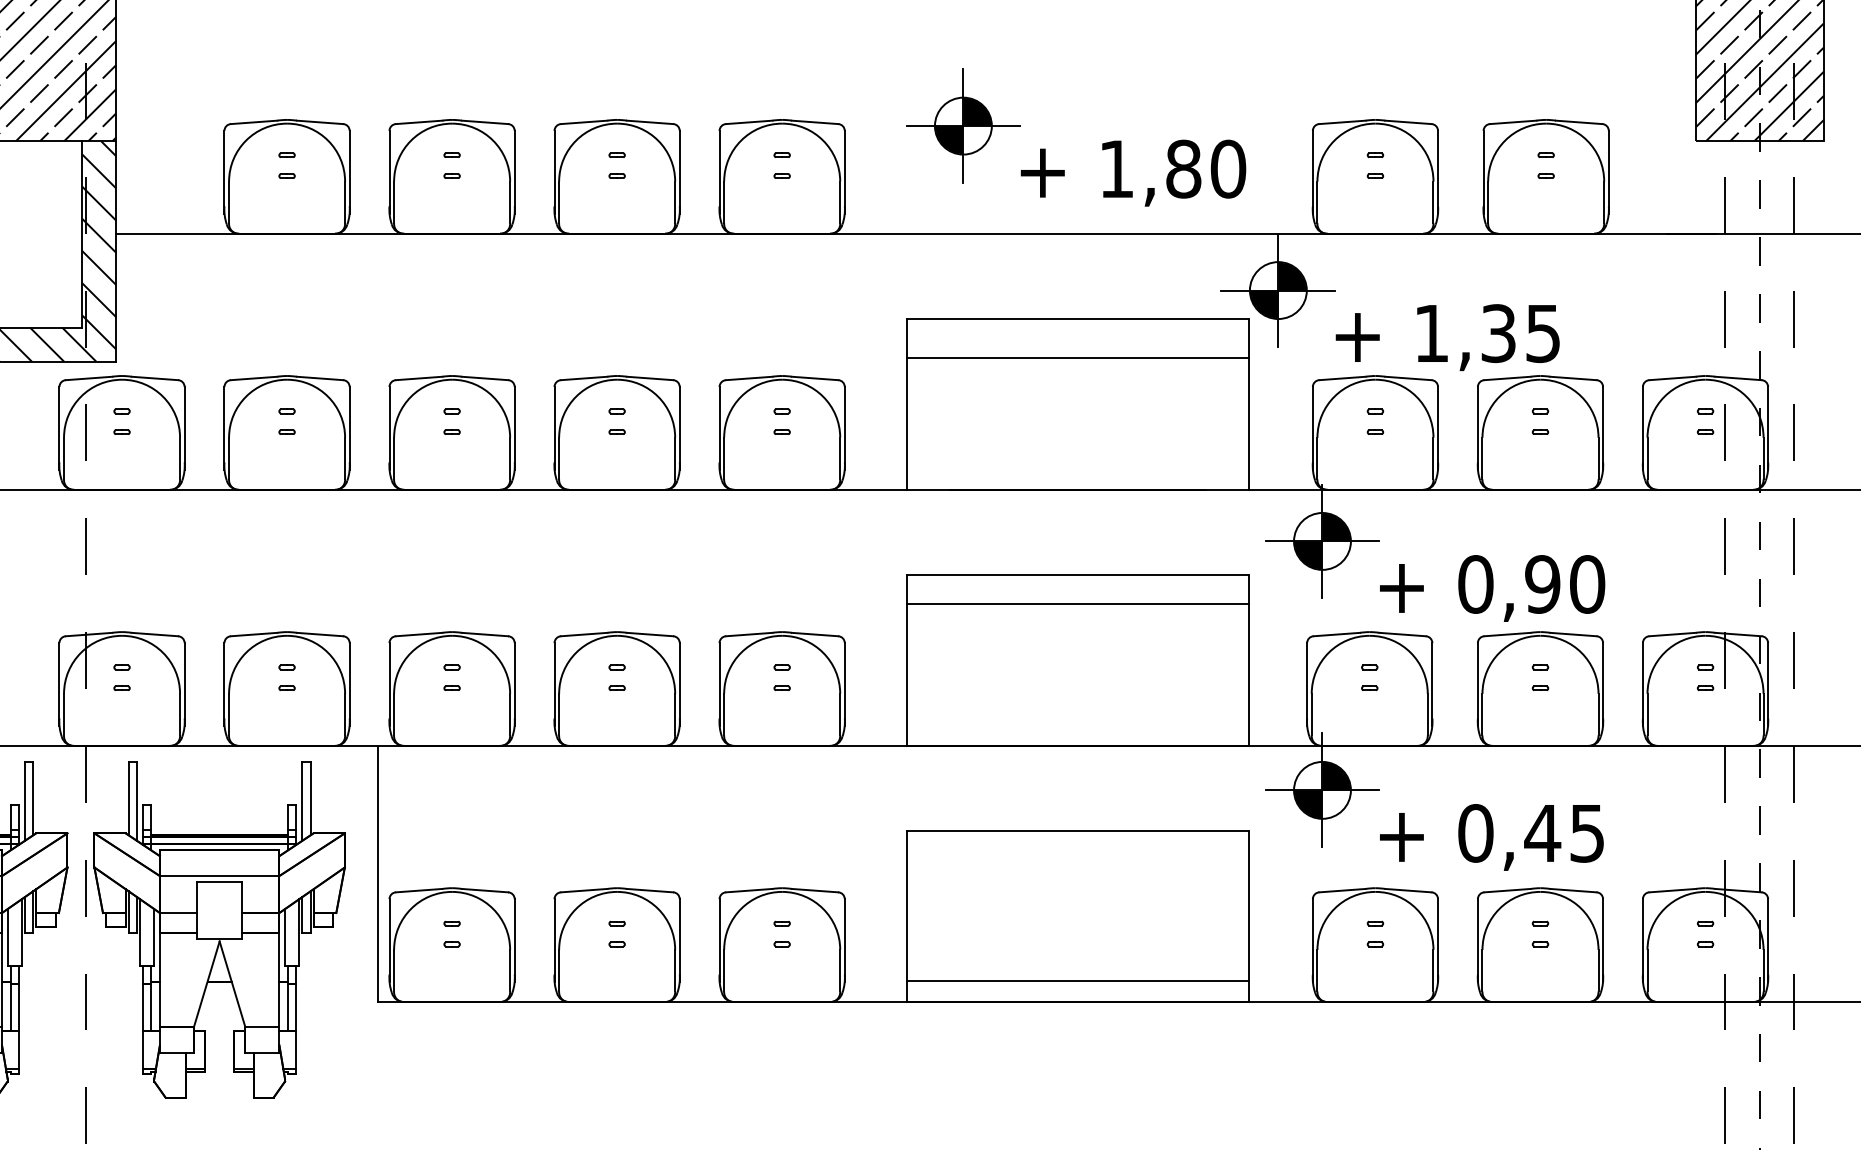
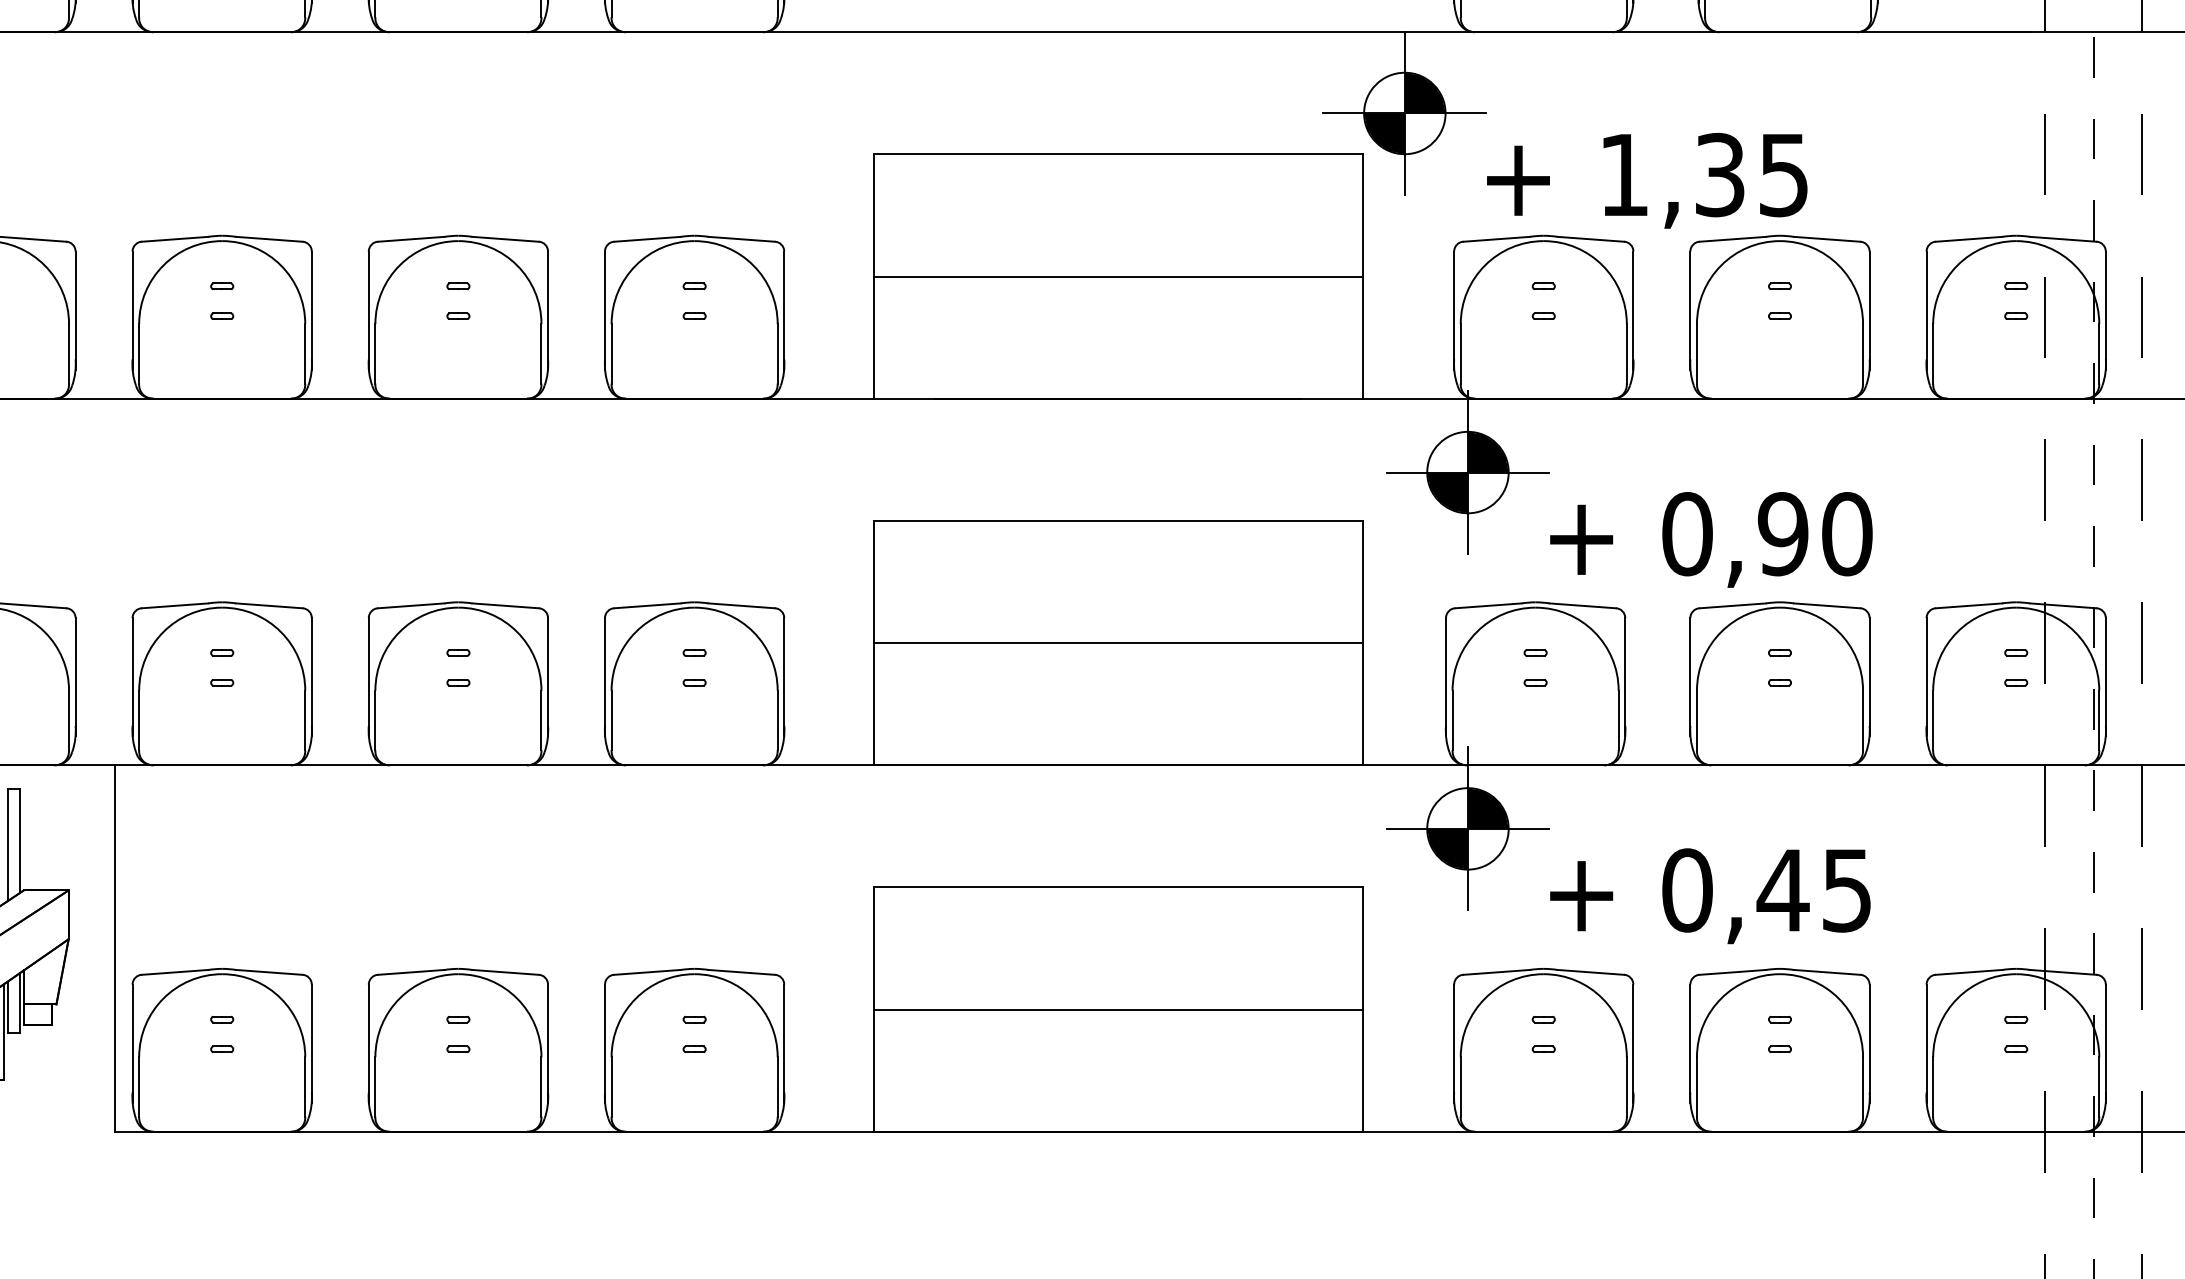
line: (1077, 358) -> (1117, 276), moved
line: (1077, 603) -> (1117, 642), moved
line: (1077, 980) -> (1117, 1009), moved

